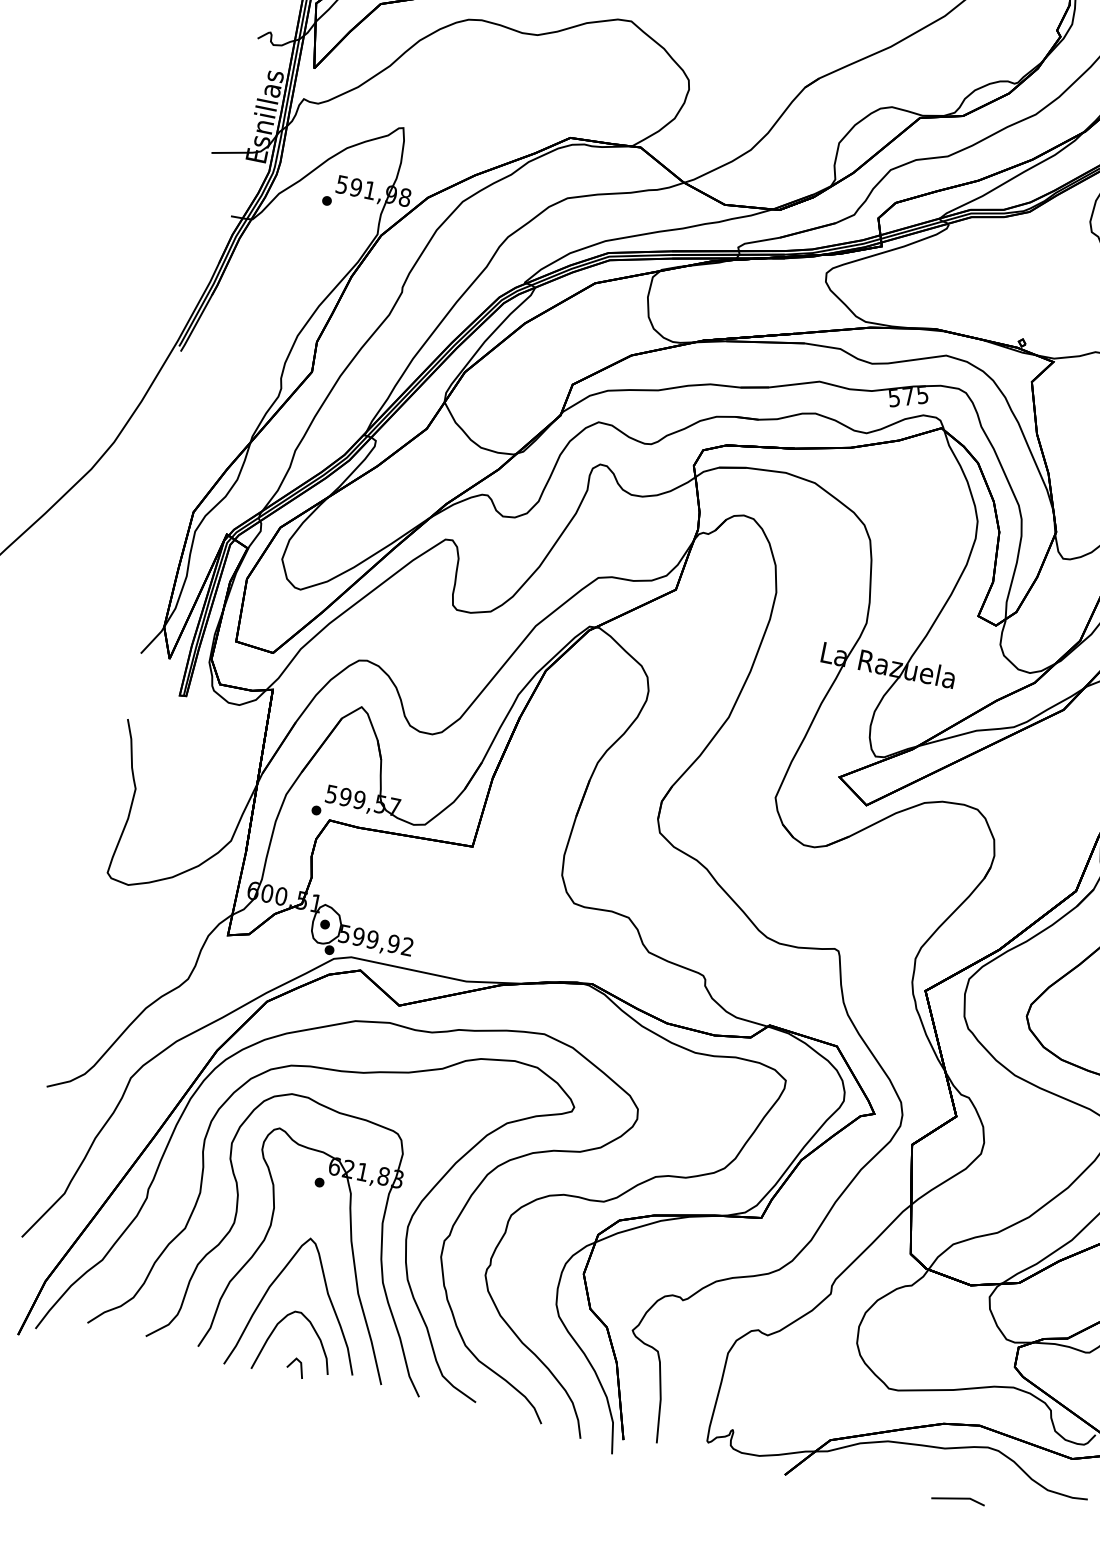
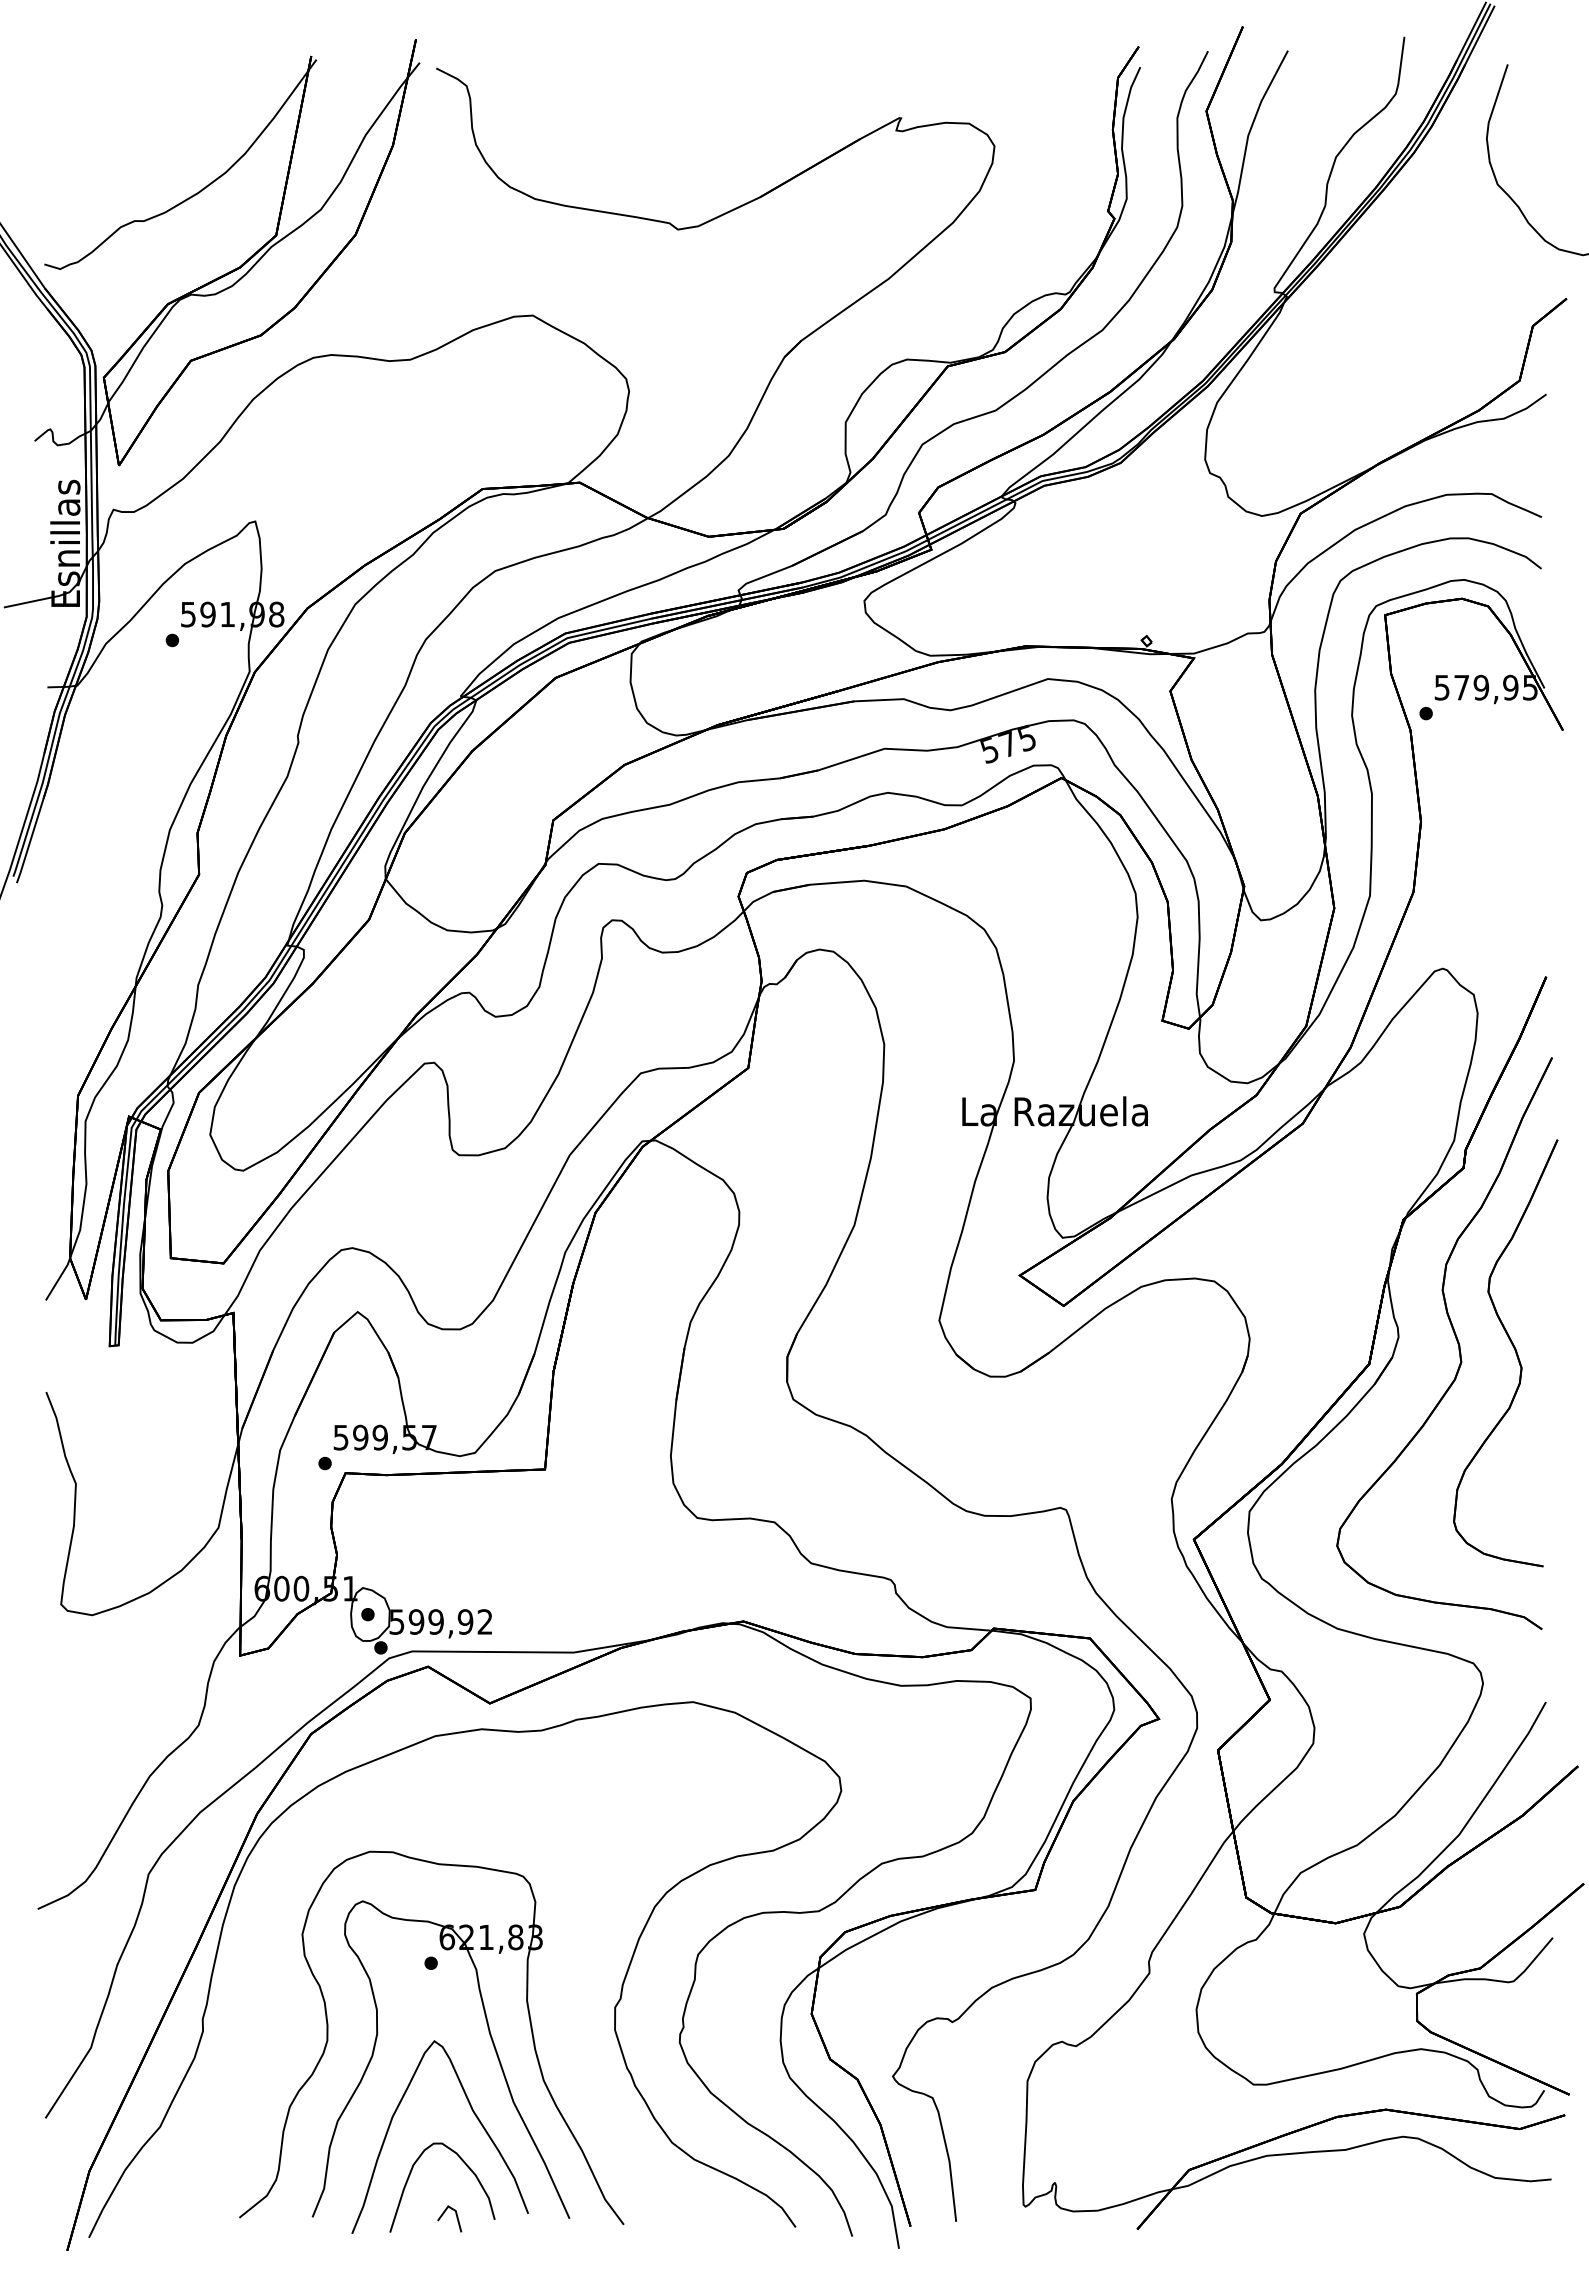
curve: (407, 1224) -> (561, 1995), removed
line: (958, 1499) -> (1377, 2214), removed

